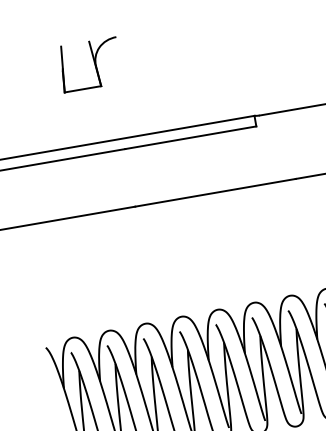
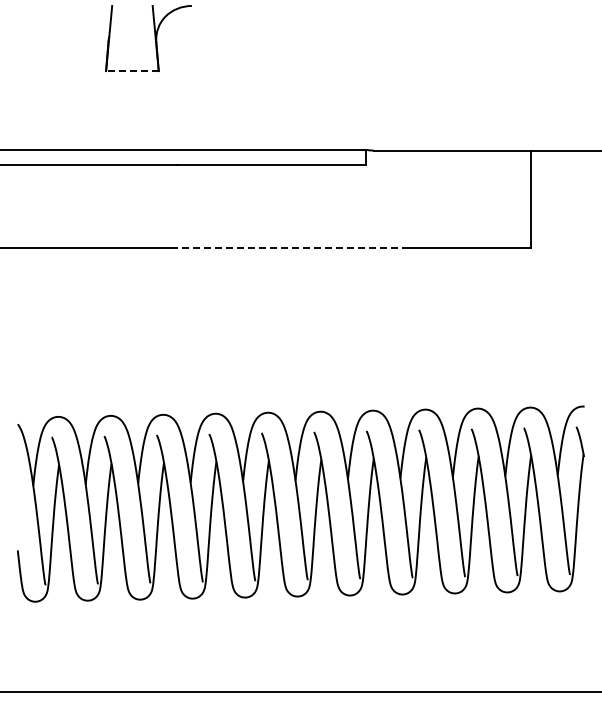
line: (82, 89) -> (131, 71), solid -> dashed
line: (215, 192) -> (293, 248), solid -> dashed

